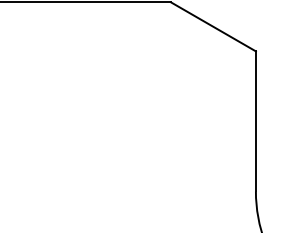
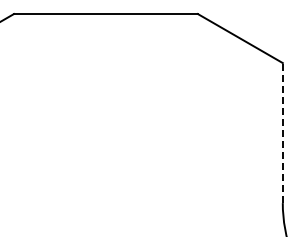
line: (255, 120) -> (282, 132), solid -> dashed

